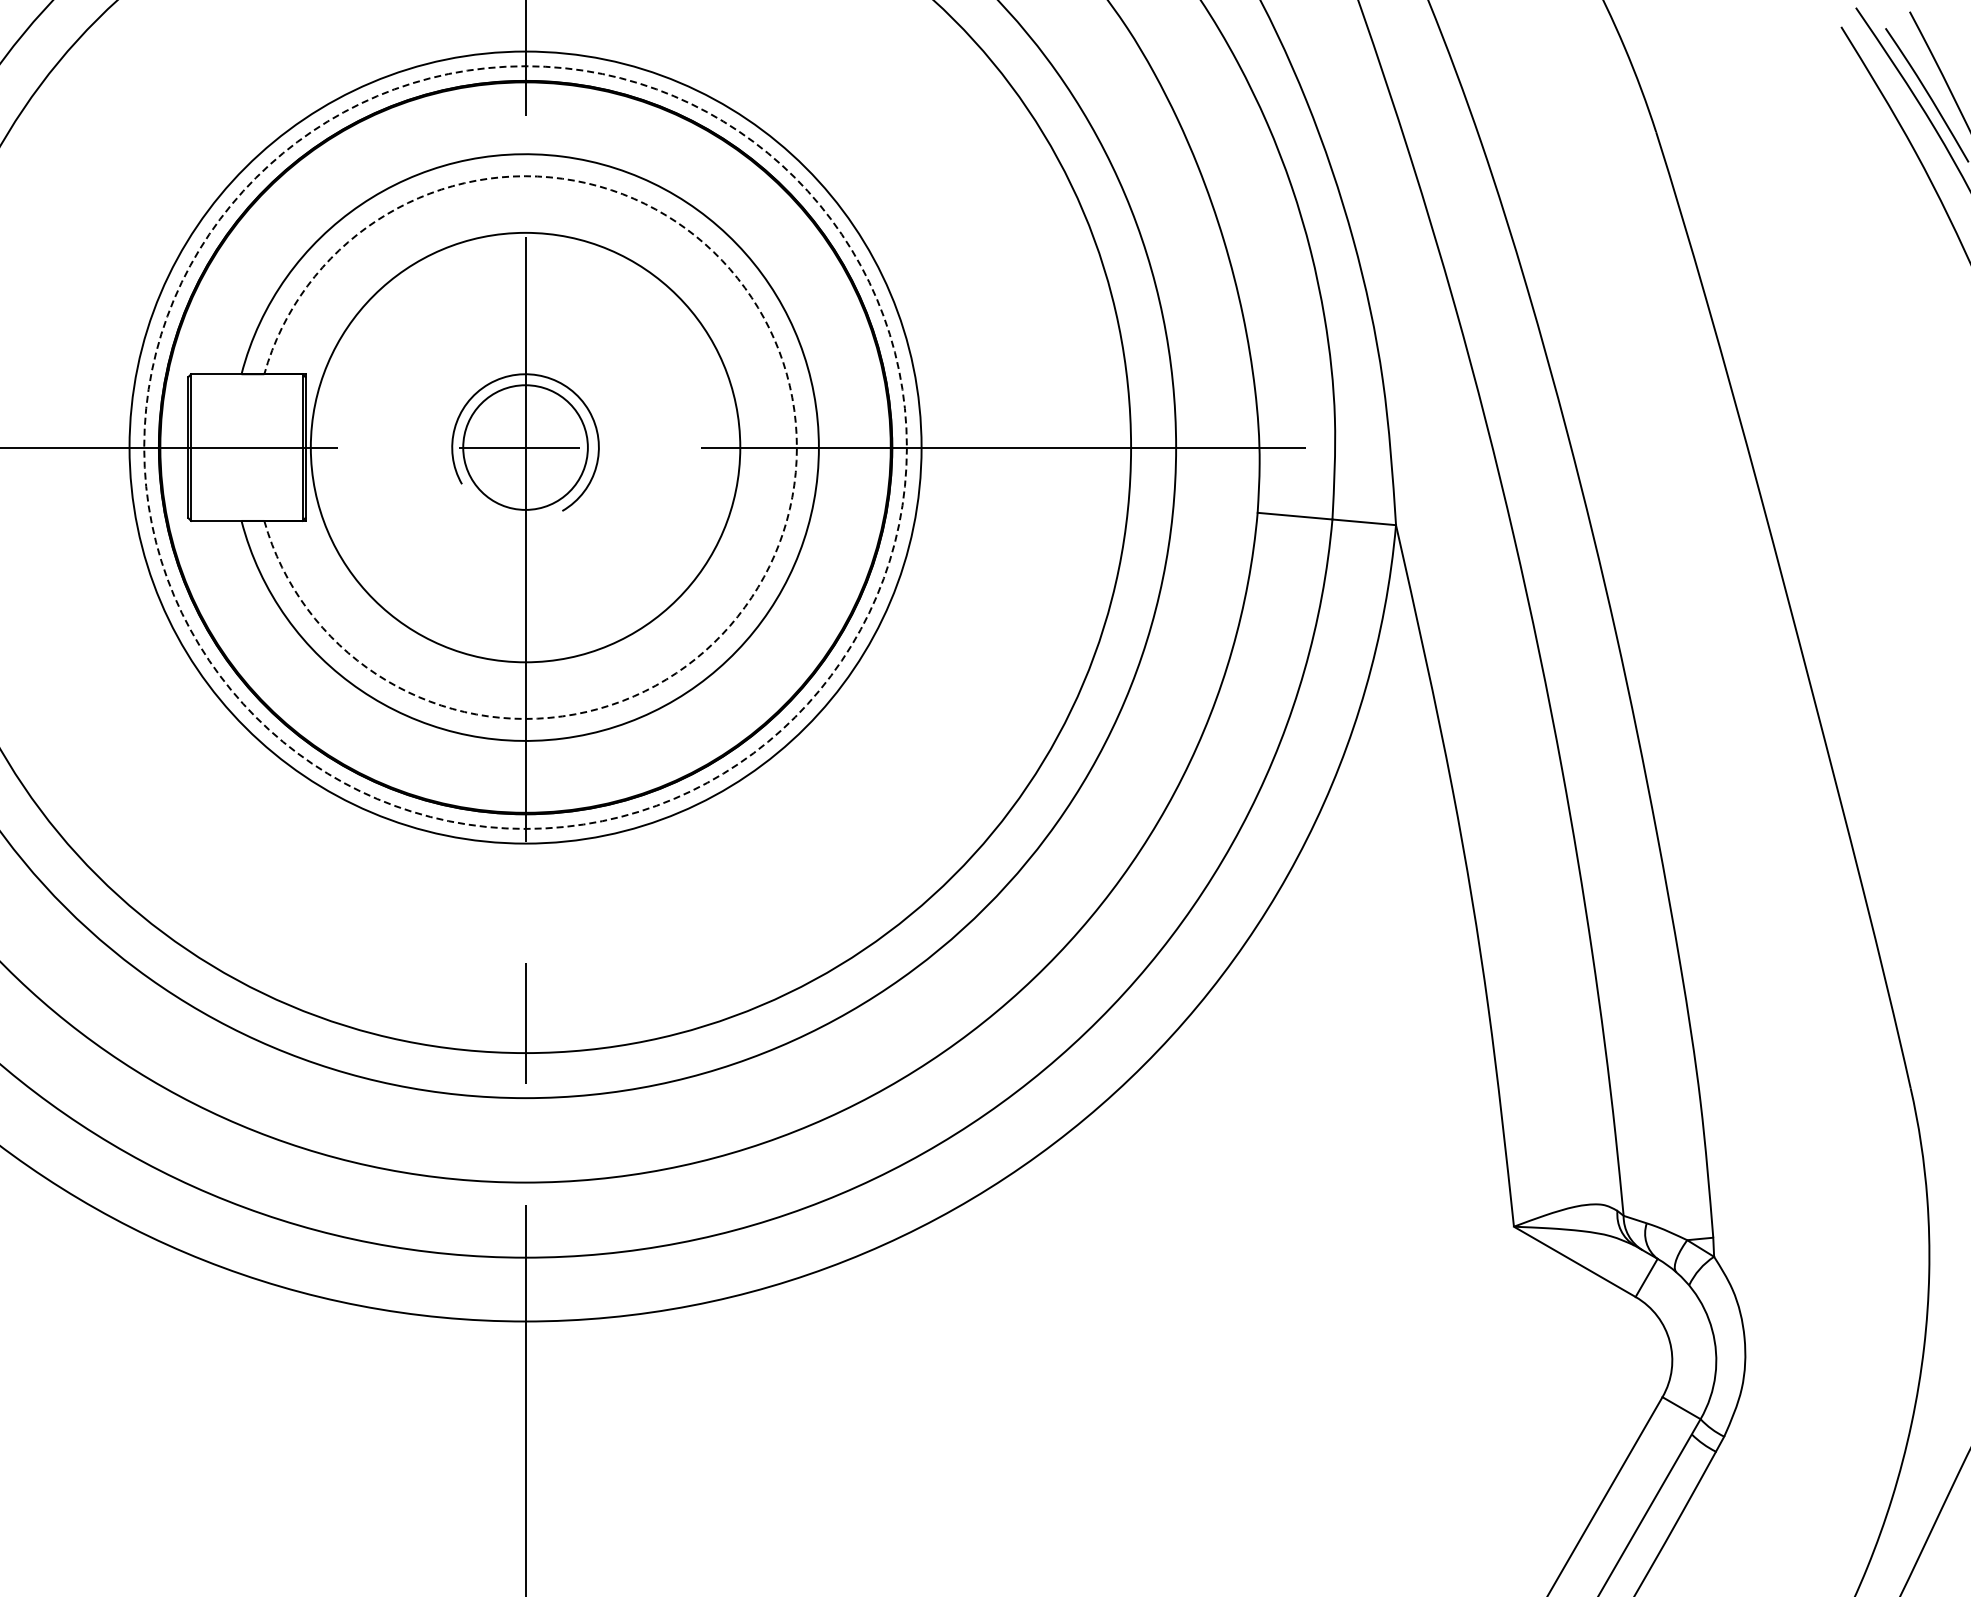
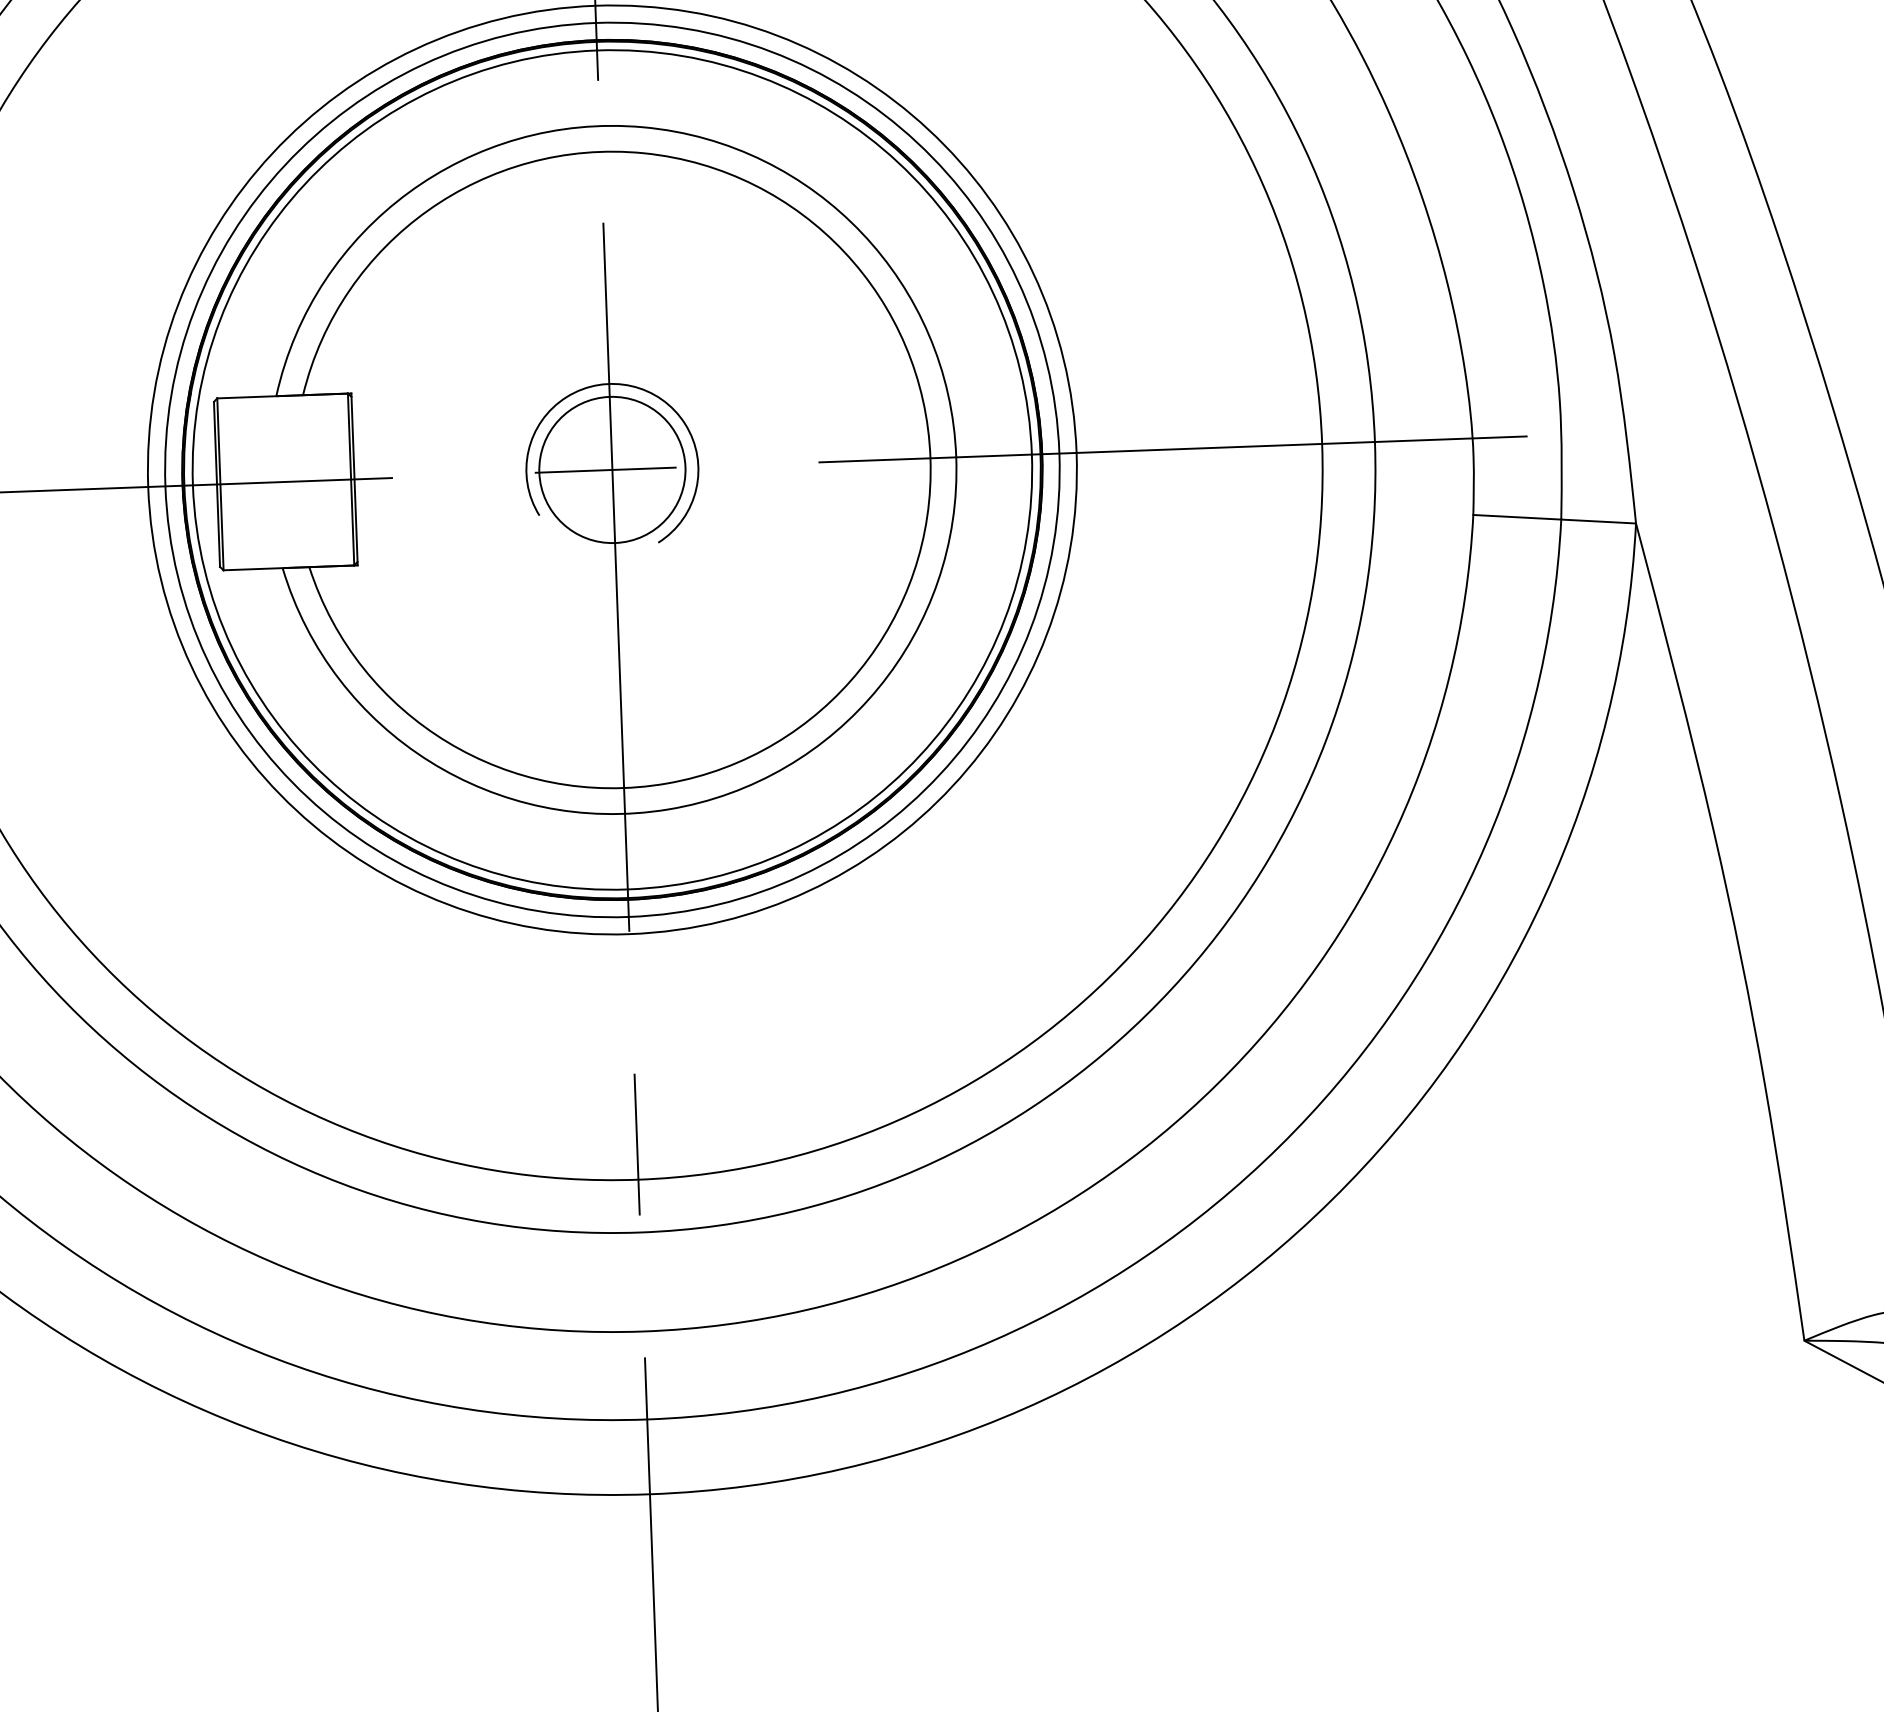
circle: (525, 447) -> (612, 469), dashed -> solid
circle: (525, 447) -> (612, 469), size x1.67
arc: (796, 447) -> (929, 458), dashed -> solid

